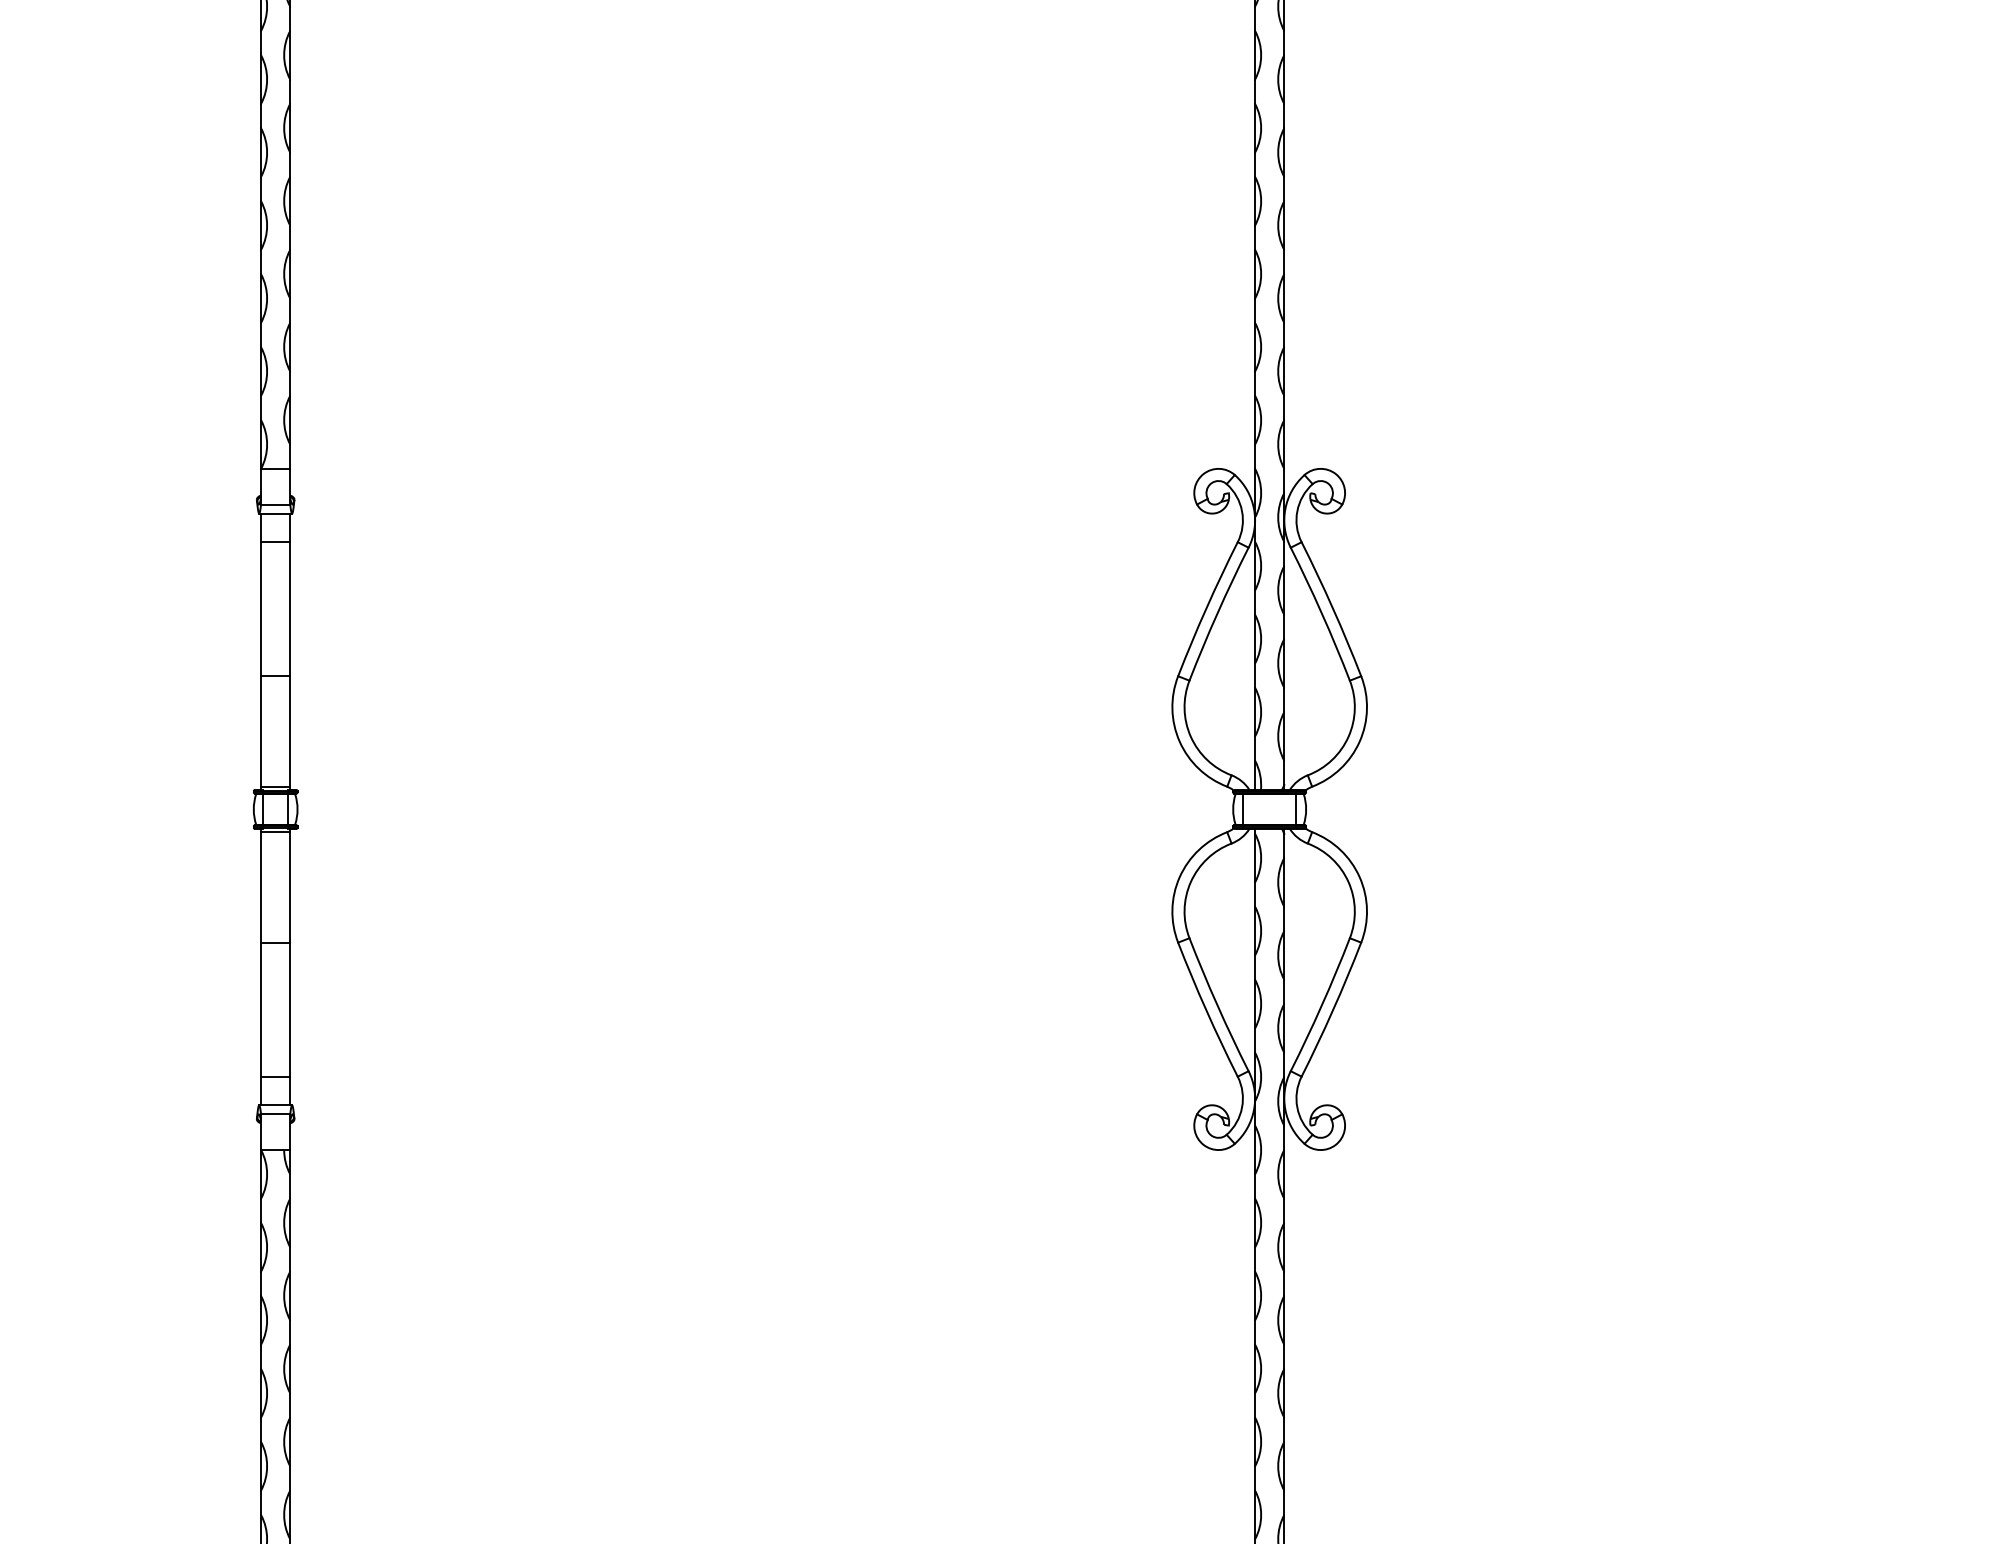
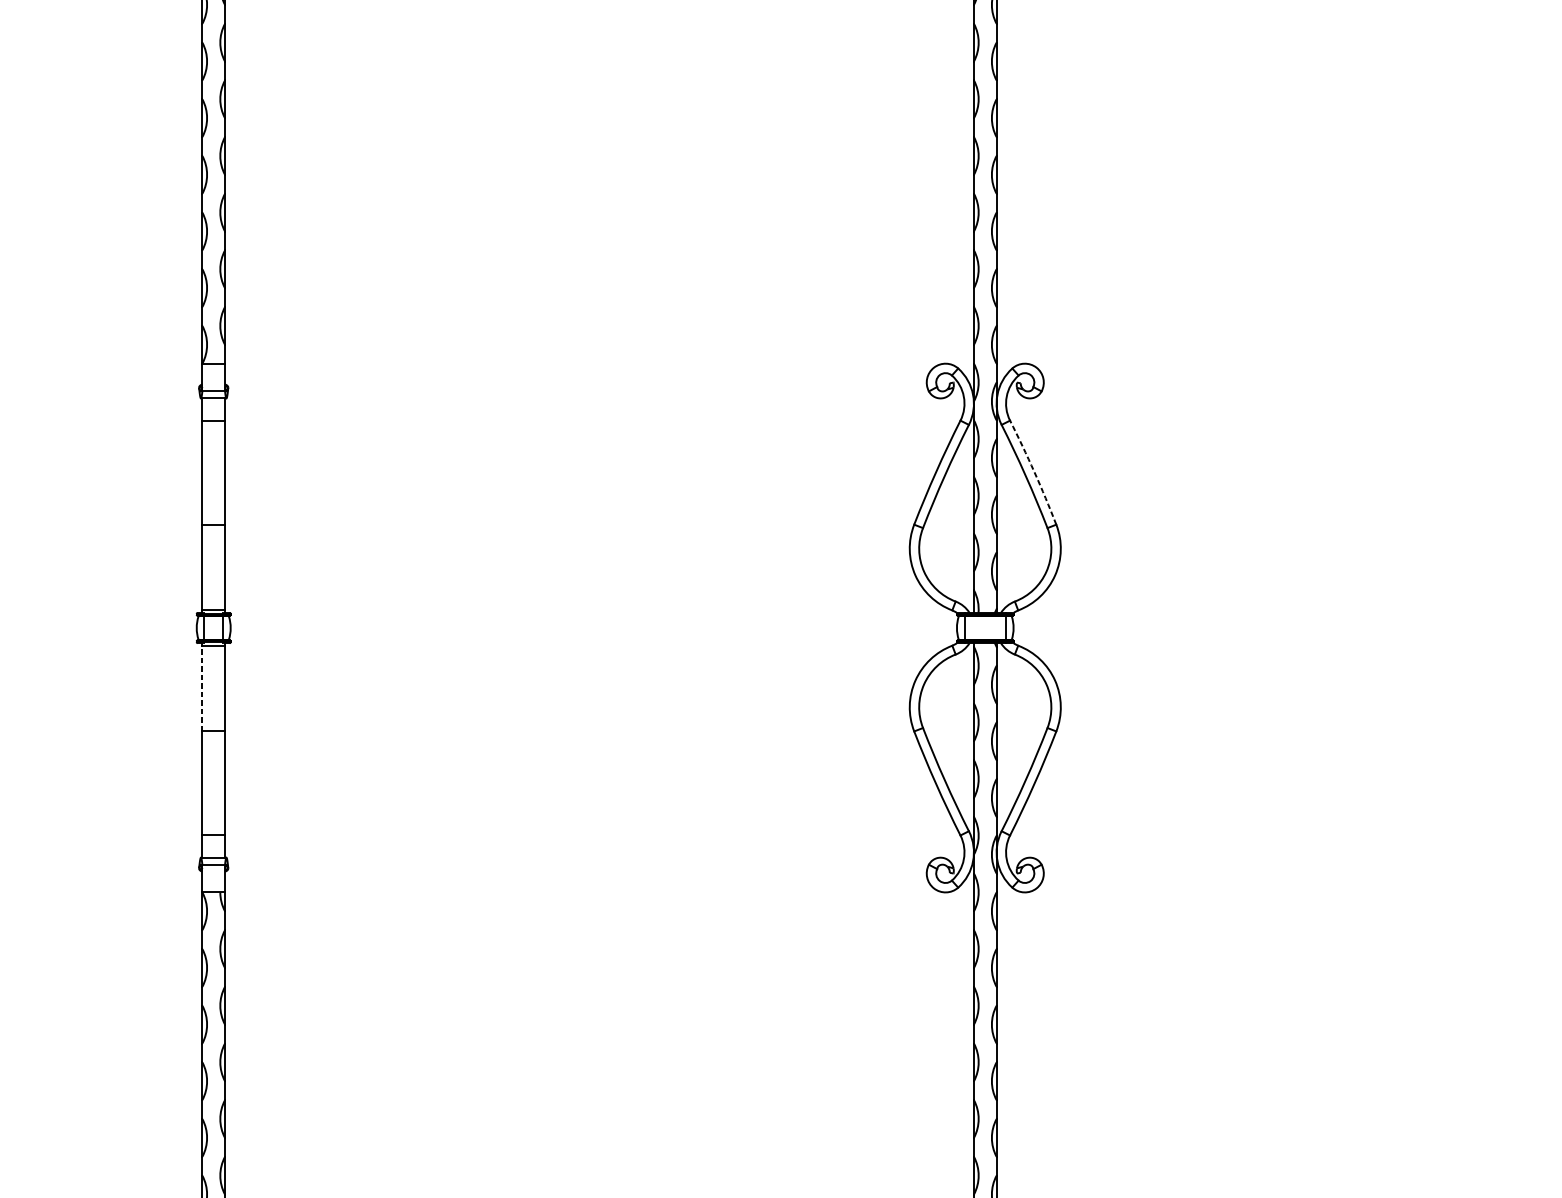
arc: (1333, 608) -> (1034, 472), solid -> dashed
line: (261, 886) -> (202, 687), solid -> dashed

